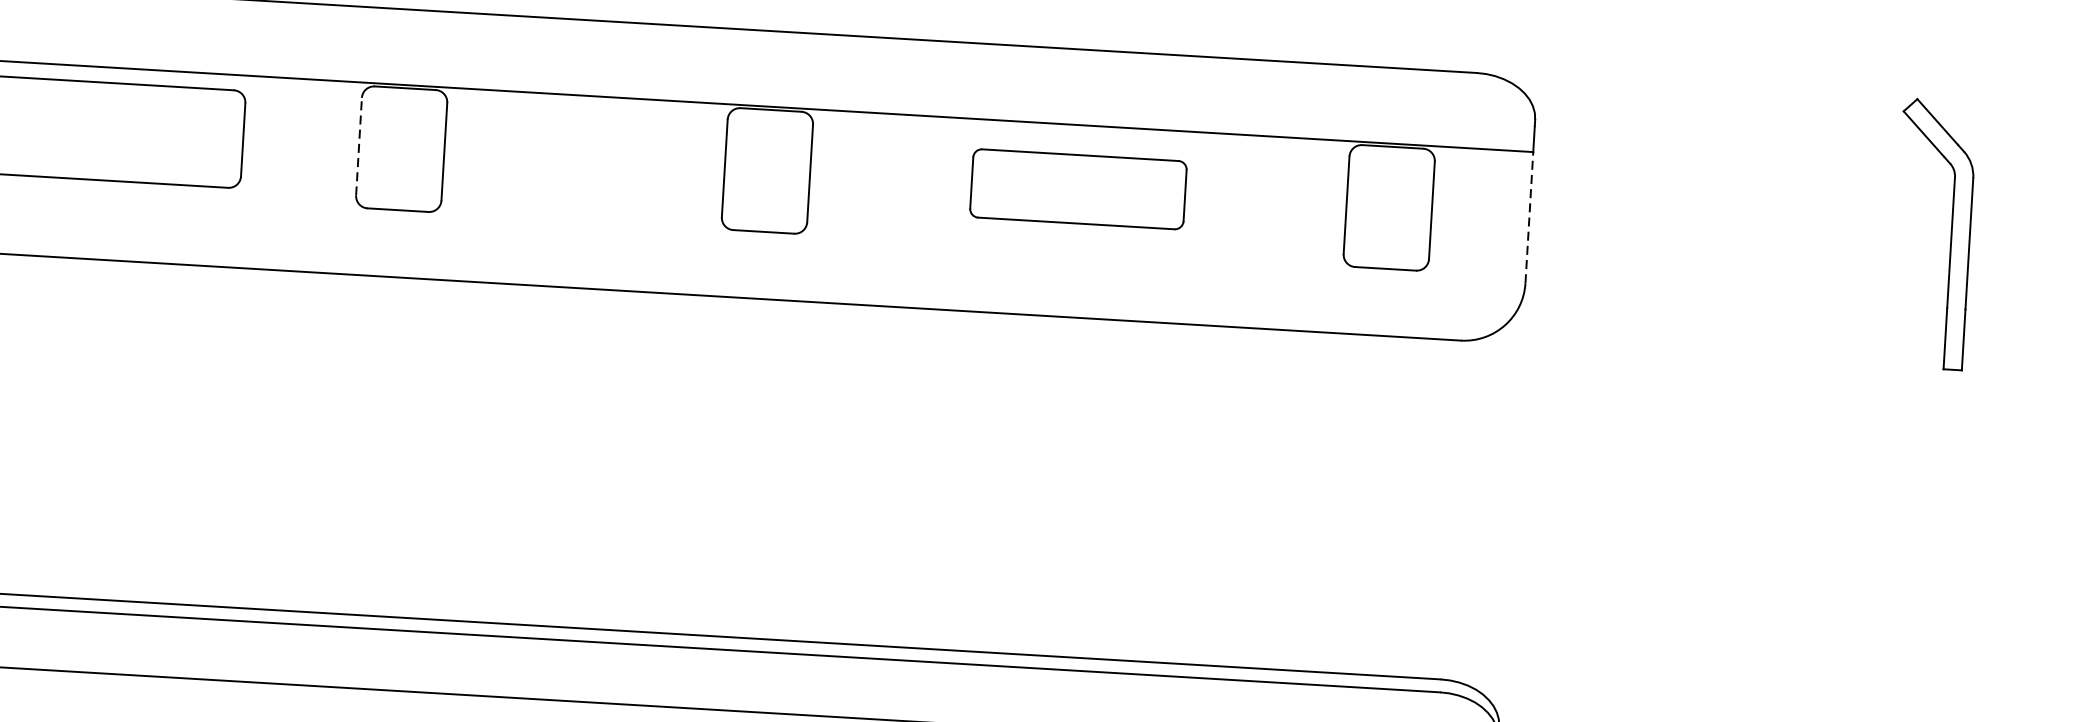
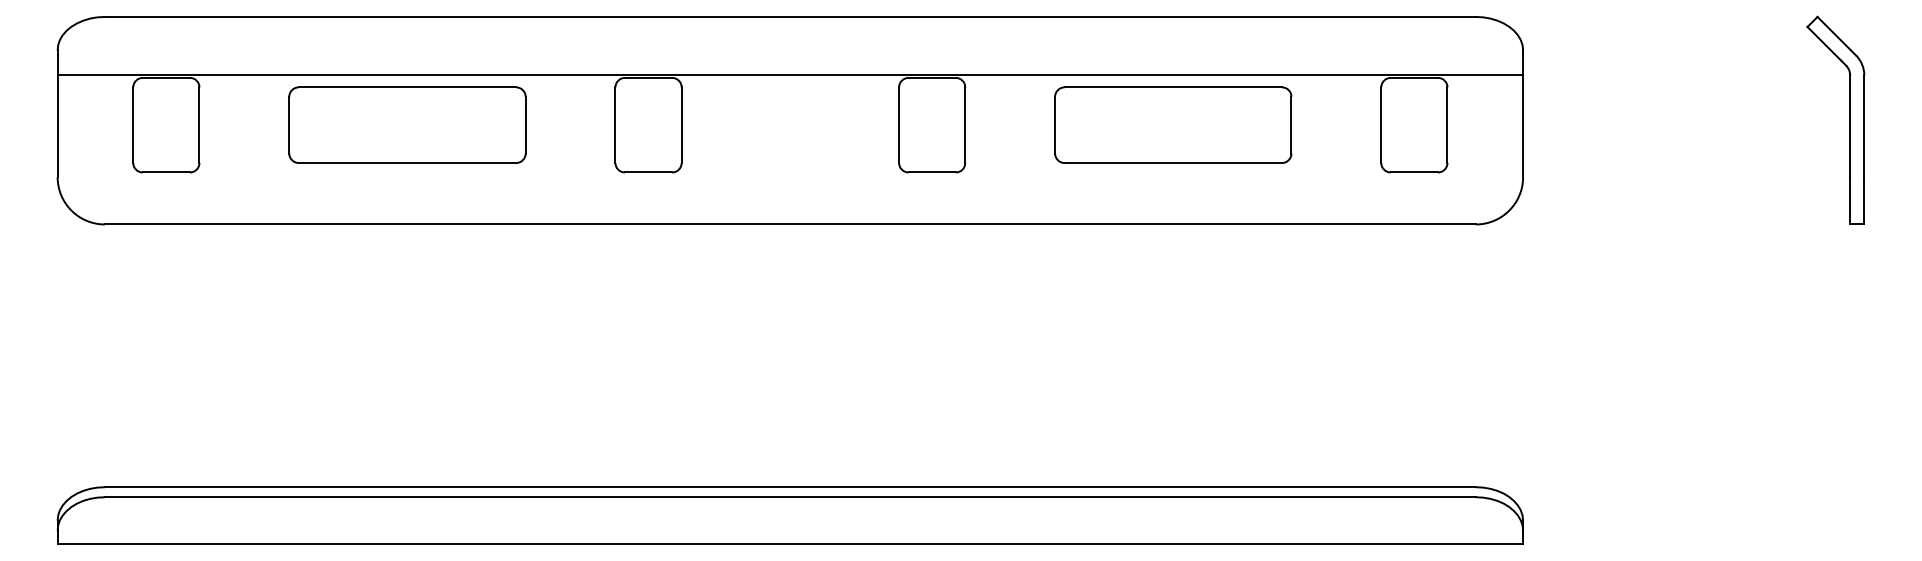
line: (359, 147) -> (615, 125), dashed -> solid
part: (1078, 188) -> (1173, 124), size x1.43
line: (1529, 217) -> (1523, 126), dashed -> solid

